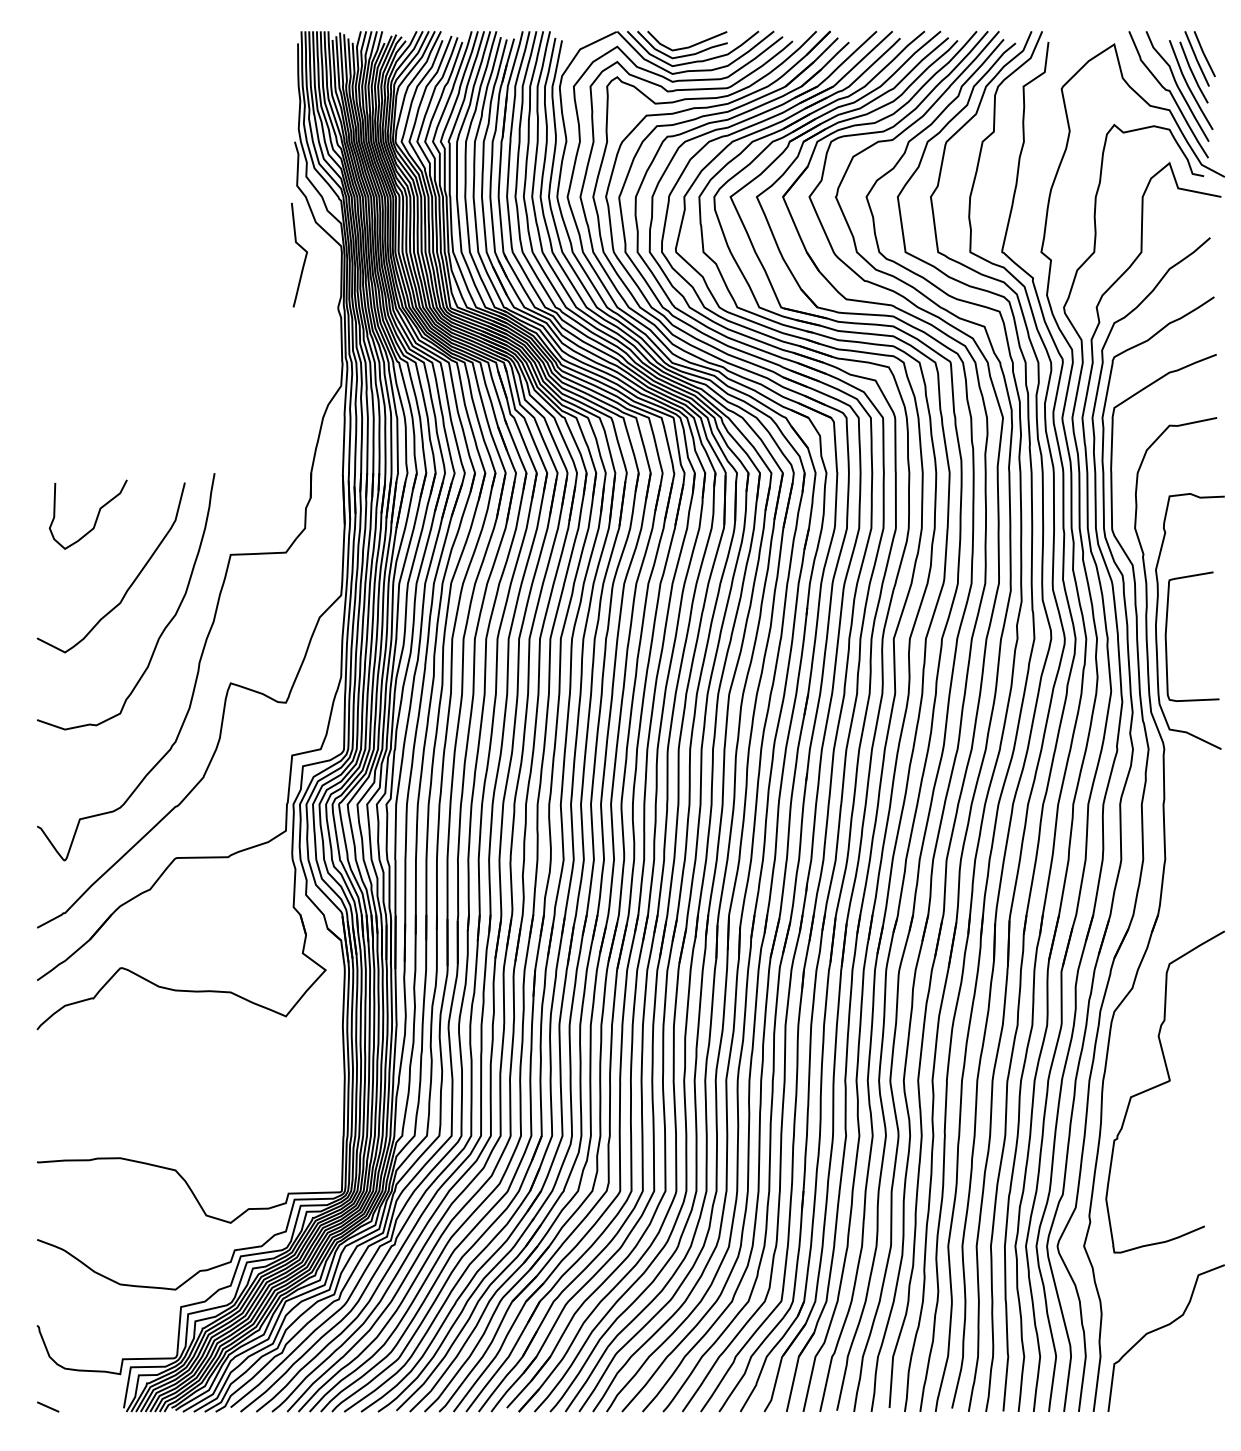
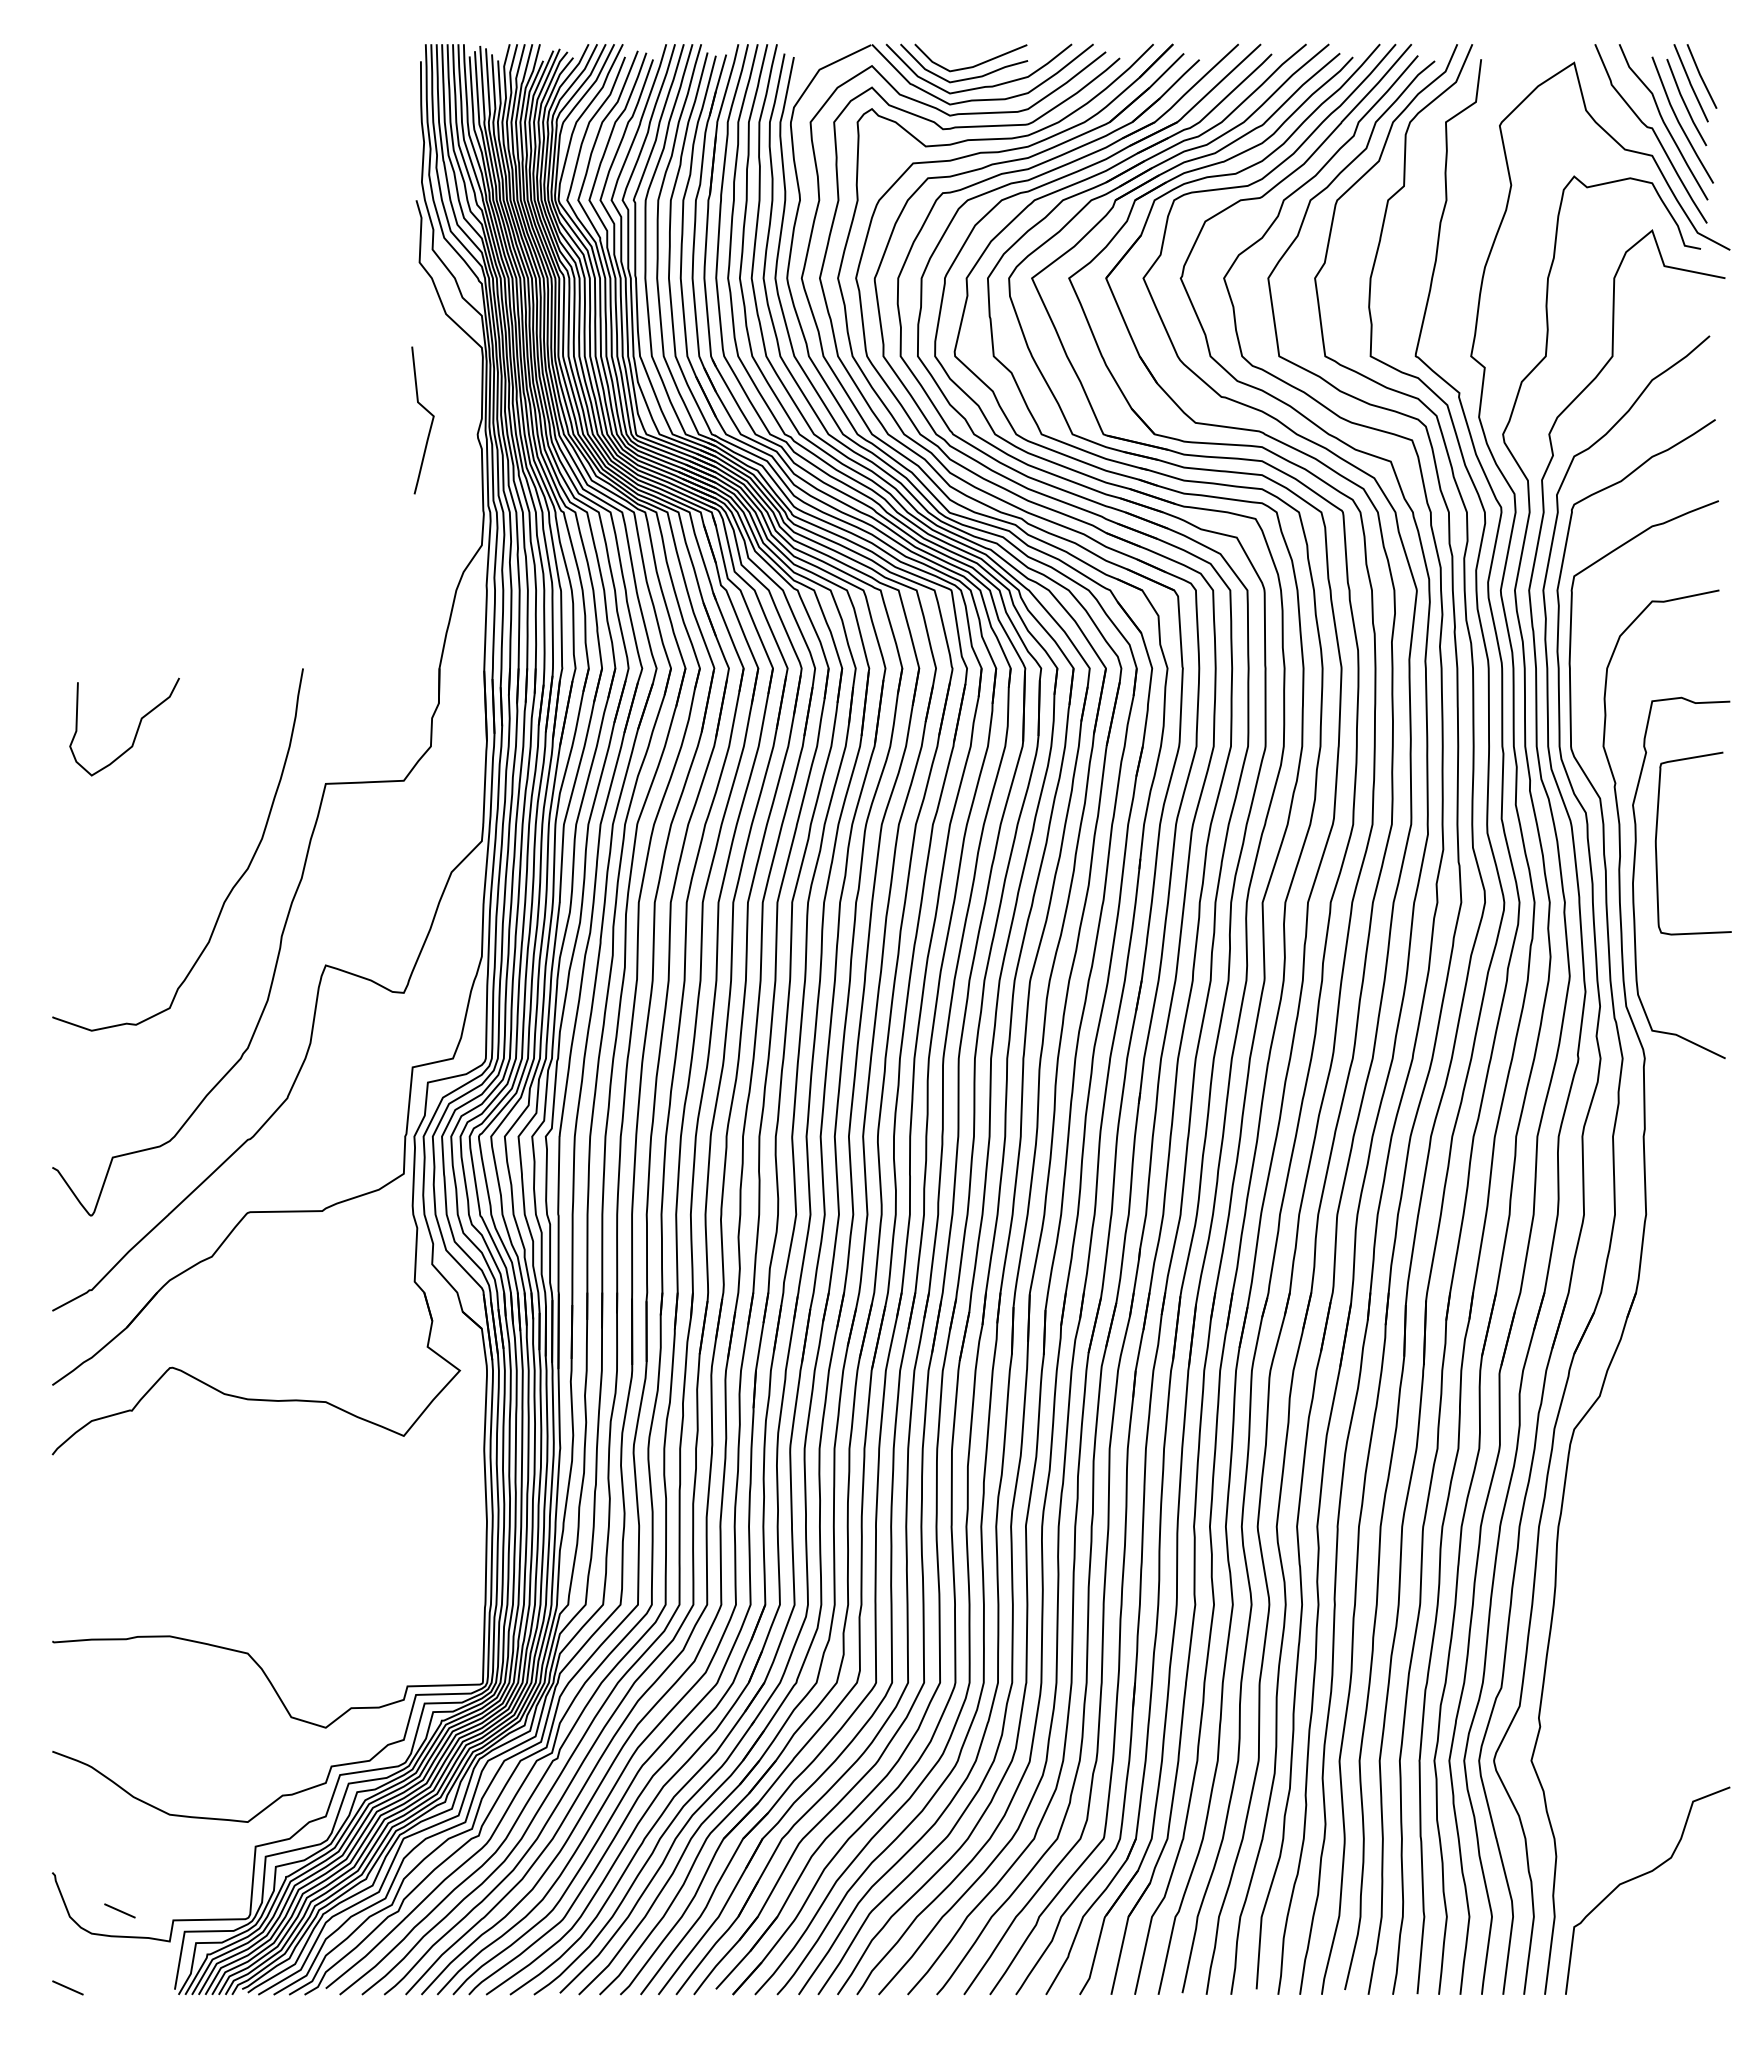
curve: (304, 257) -> (430, 424), moved
curve: (132, 582) -> (186, 823), removed
curve: (1166, 631) -> (1657, 835), moved
curve: (1161, 1085) -> (1640, 1533), removed
line: (84, 1352) -> (119, 1910), added

